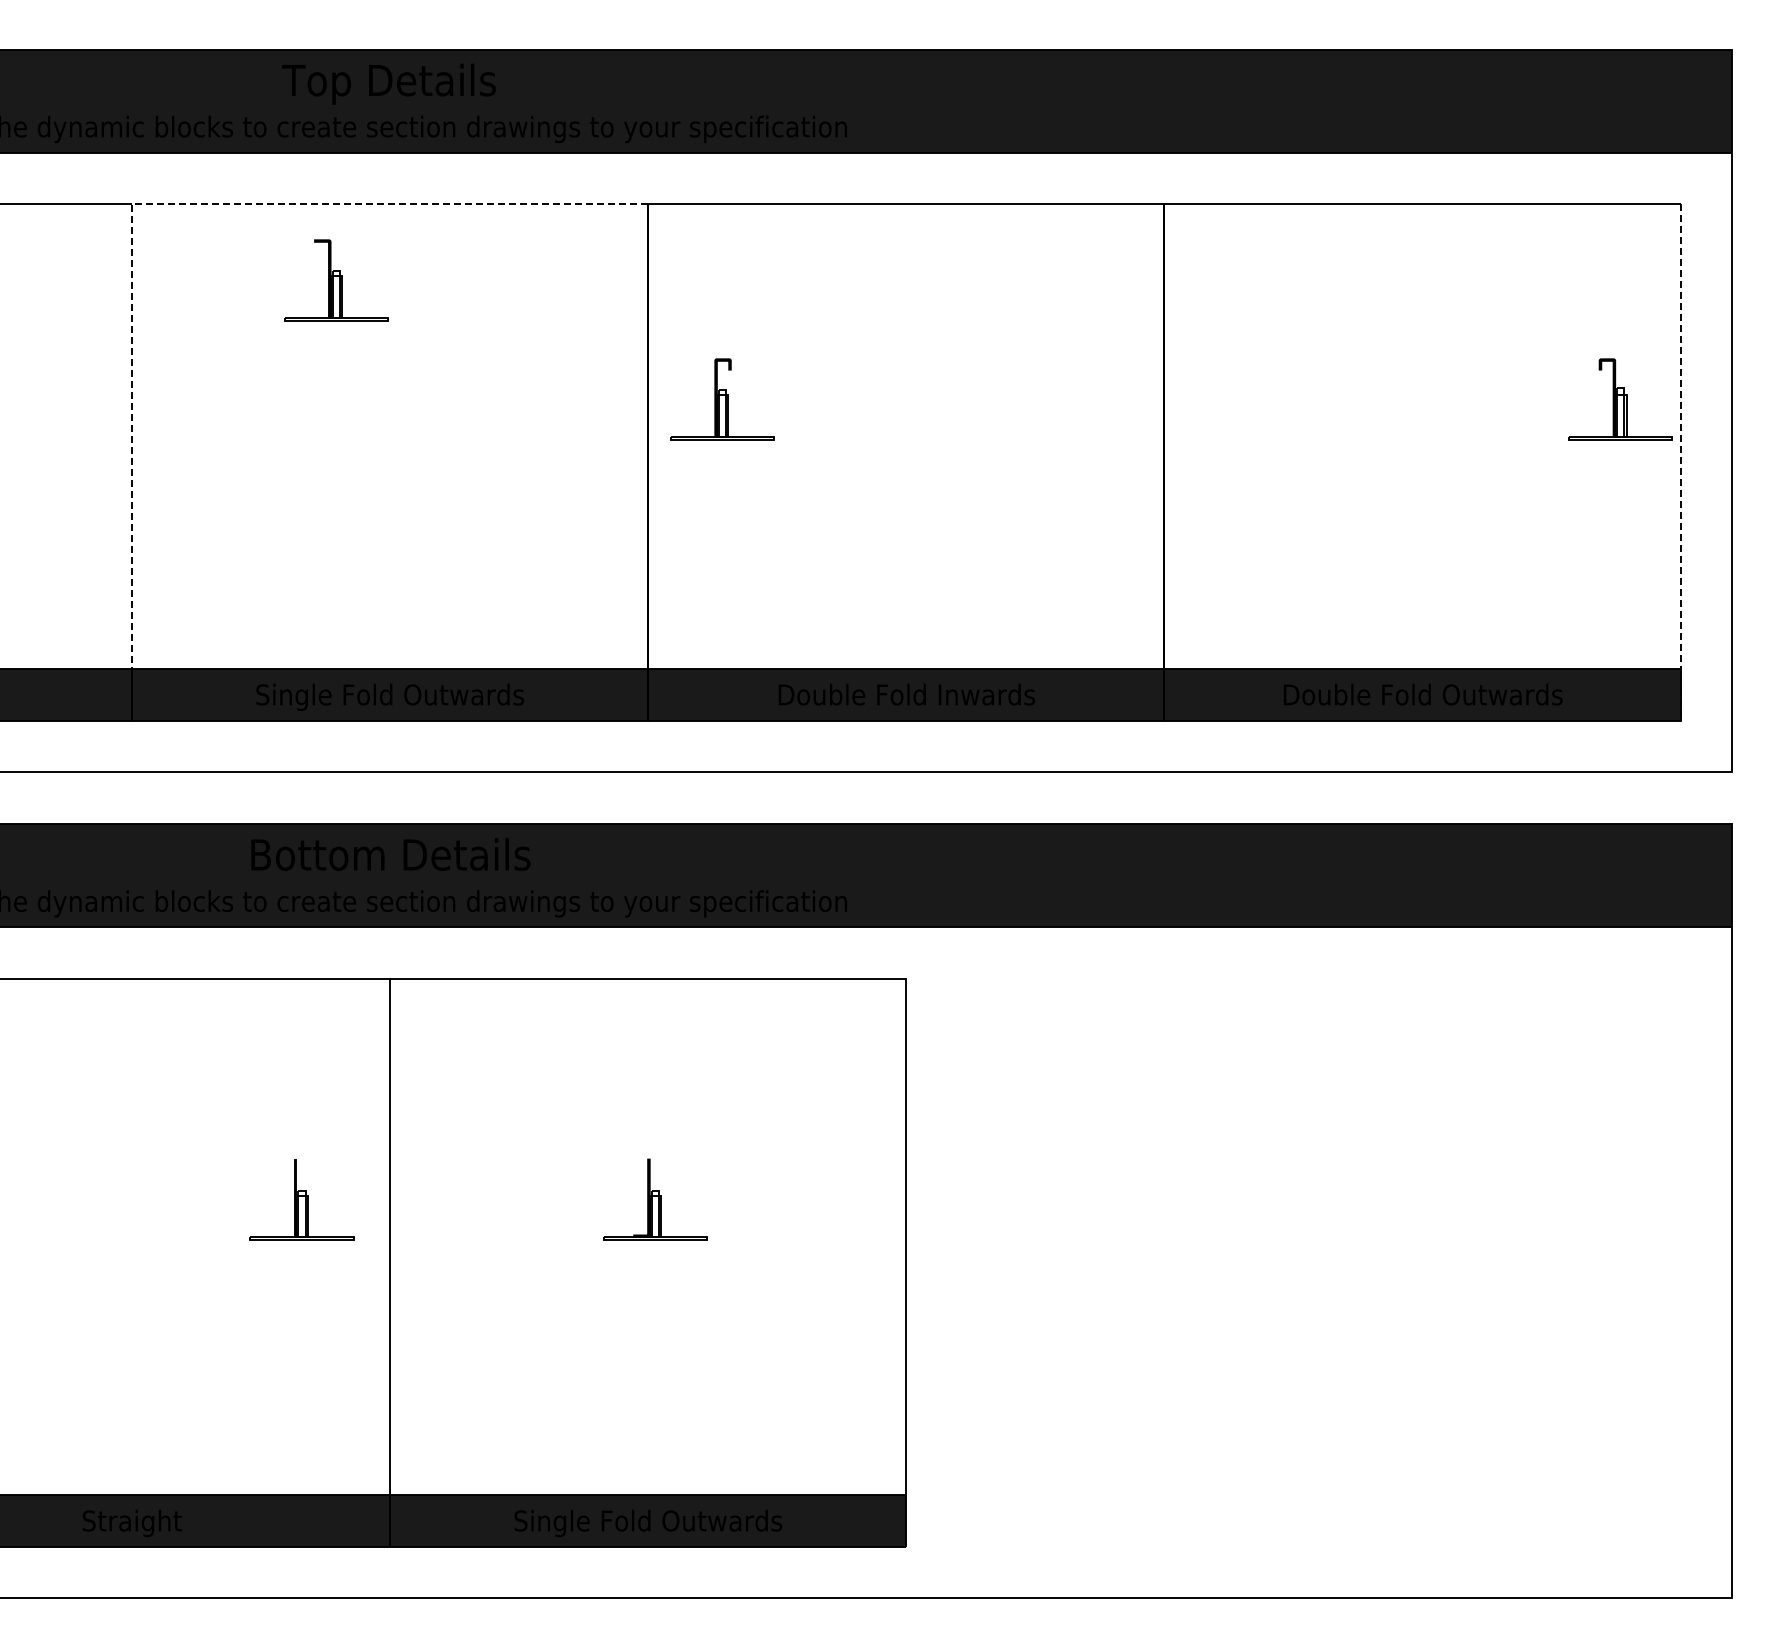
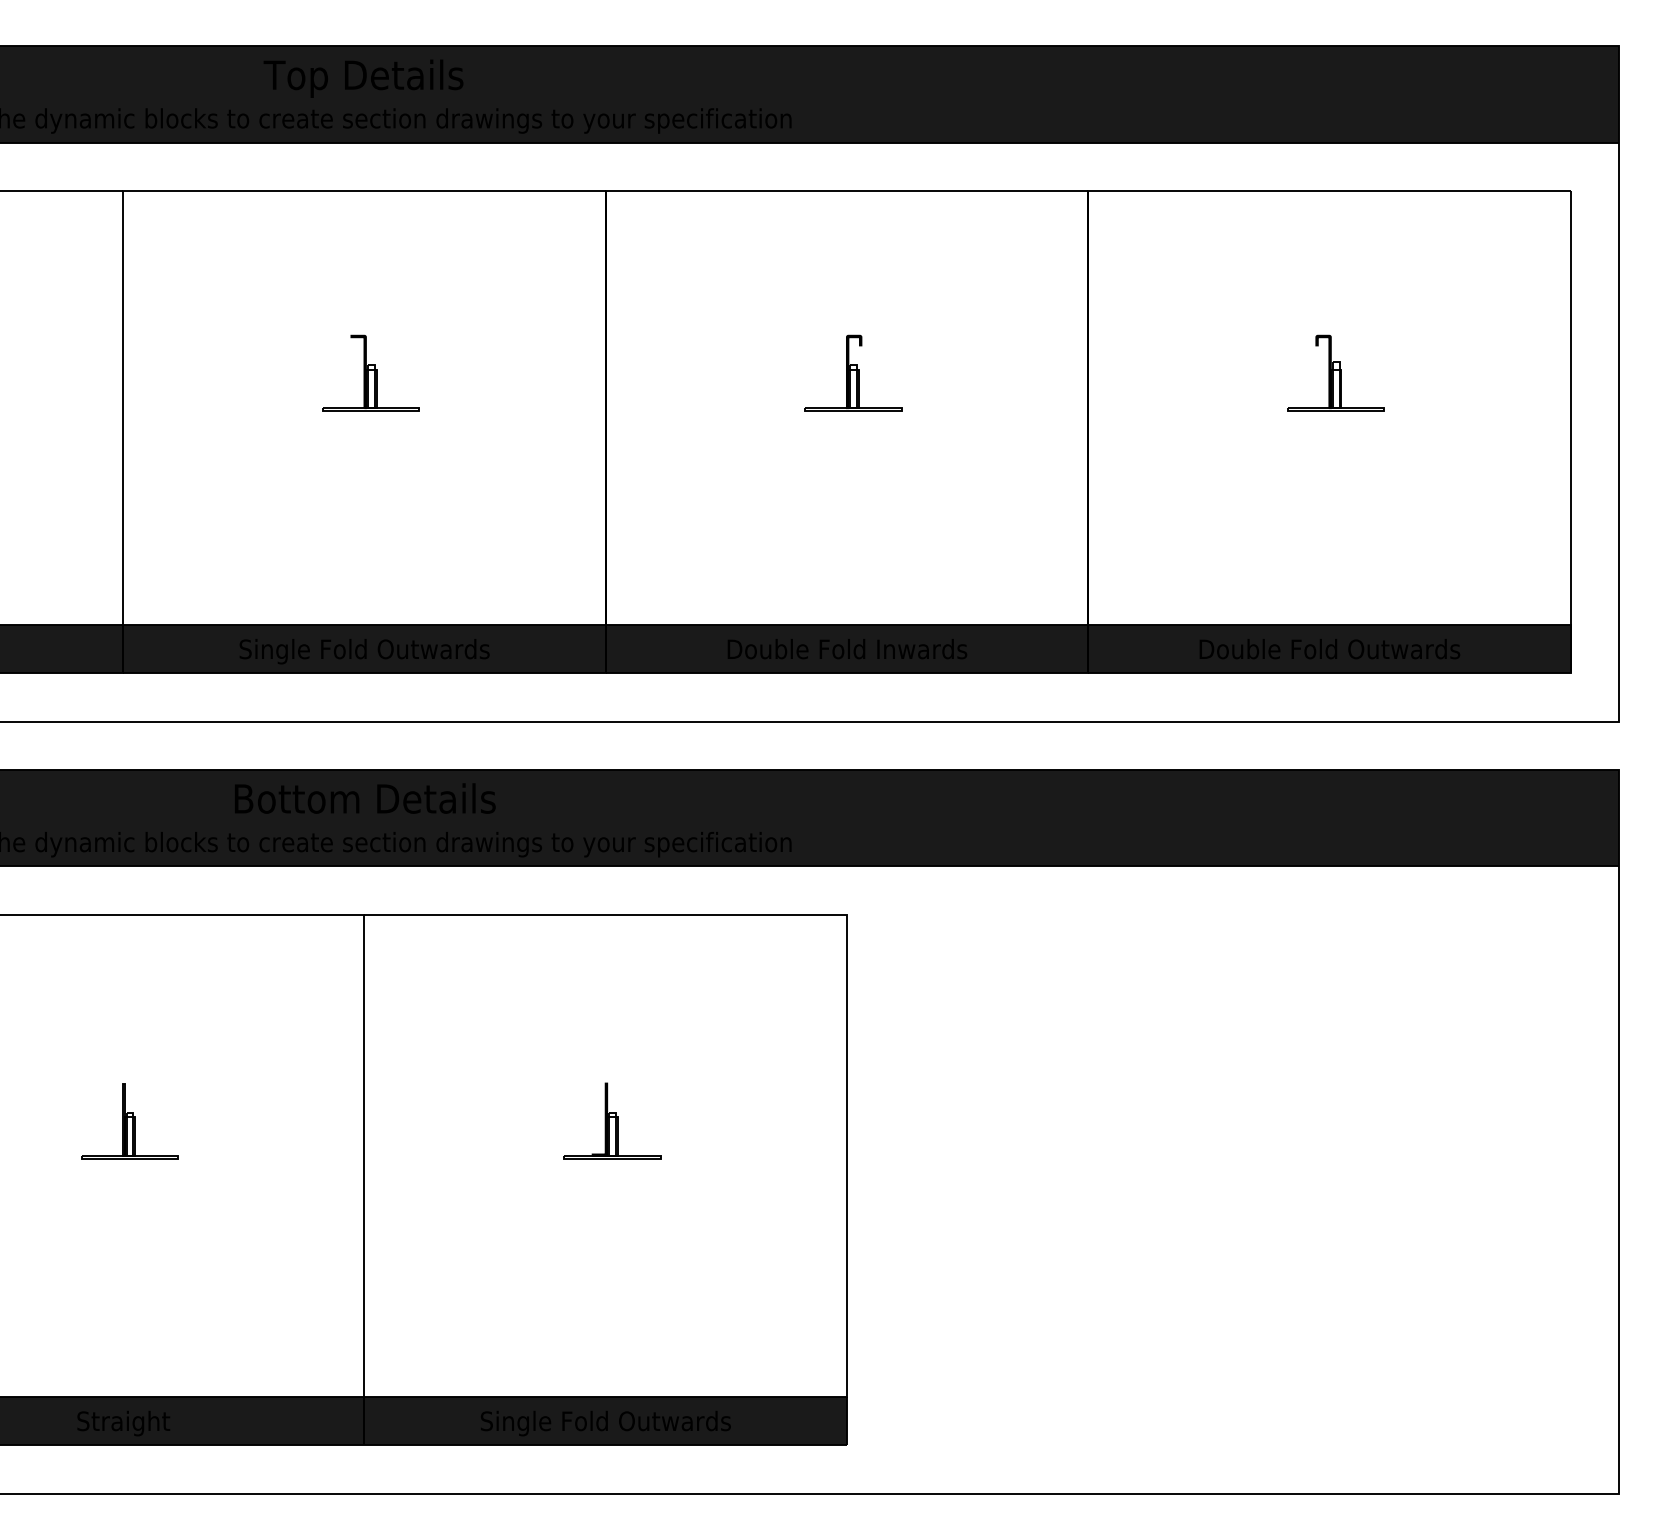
line: (156, 204) -> (146, 191), dashed -> solid
part: (336, 280) -> (371, 373), moved
part: (722, 399) -> (853, 373), moved
part: (1620, 399) -> (1335, 373), moved
line: (1680, 463) -> (1570, 433), dashed -> solid
part: (301, 1199) -> (129, 1120), moved

